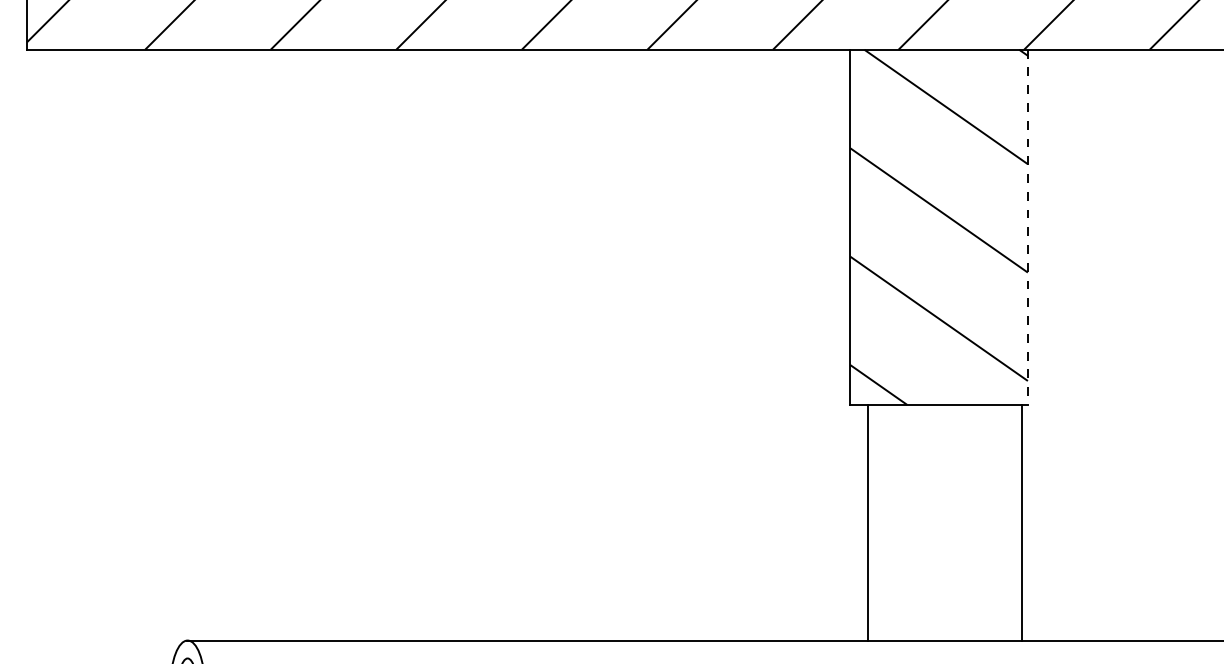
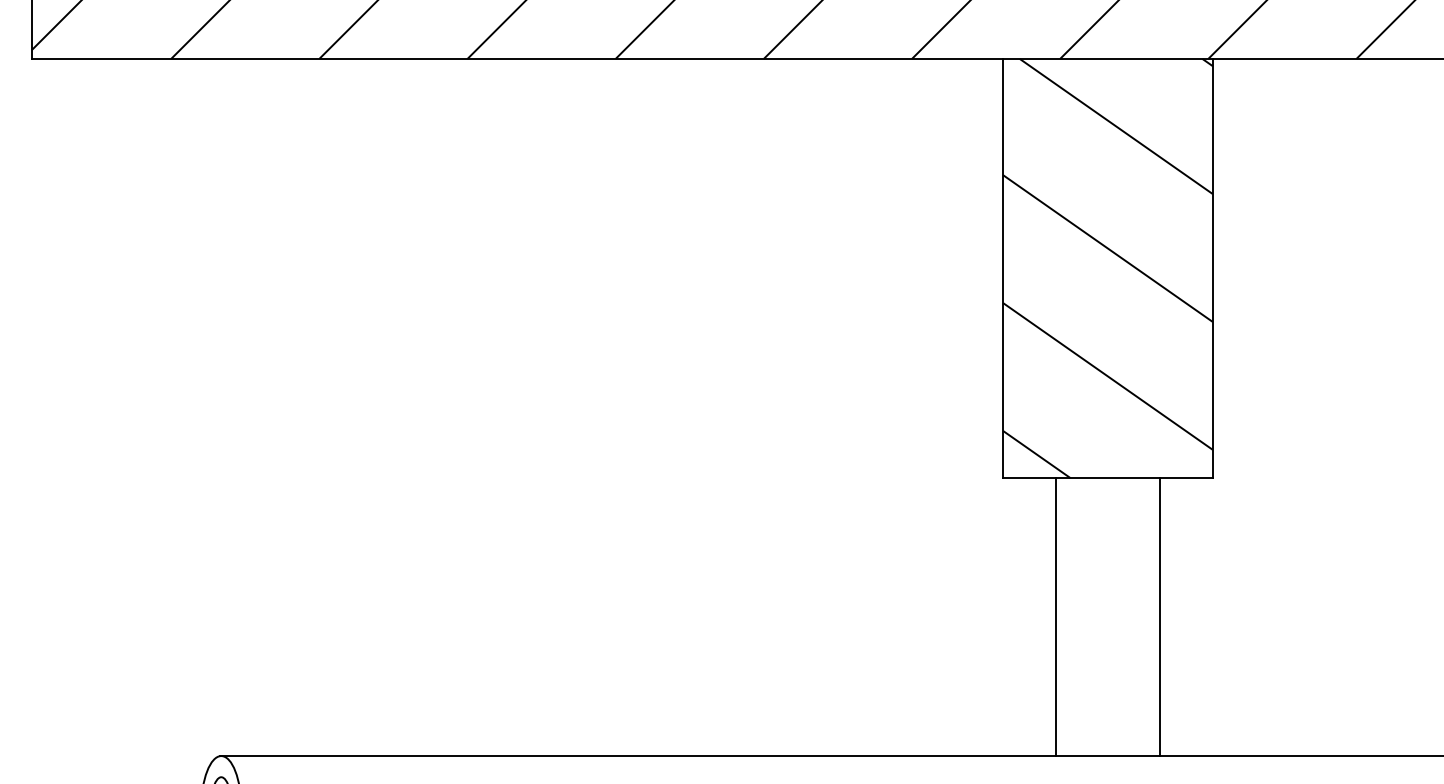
line: (1027, 227) -> (1212, 268), dashed -> solid
line: (867, 523) -> (1055, 617), moved
line: (1022, 523) -> (1160, 617), moved

